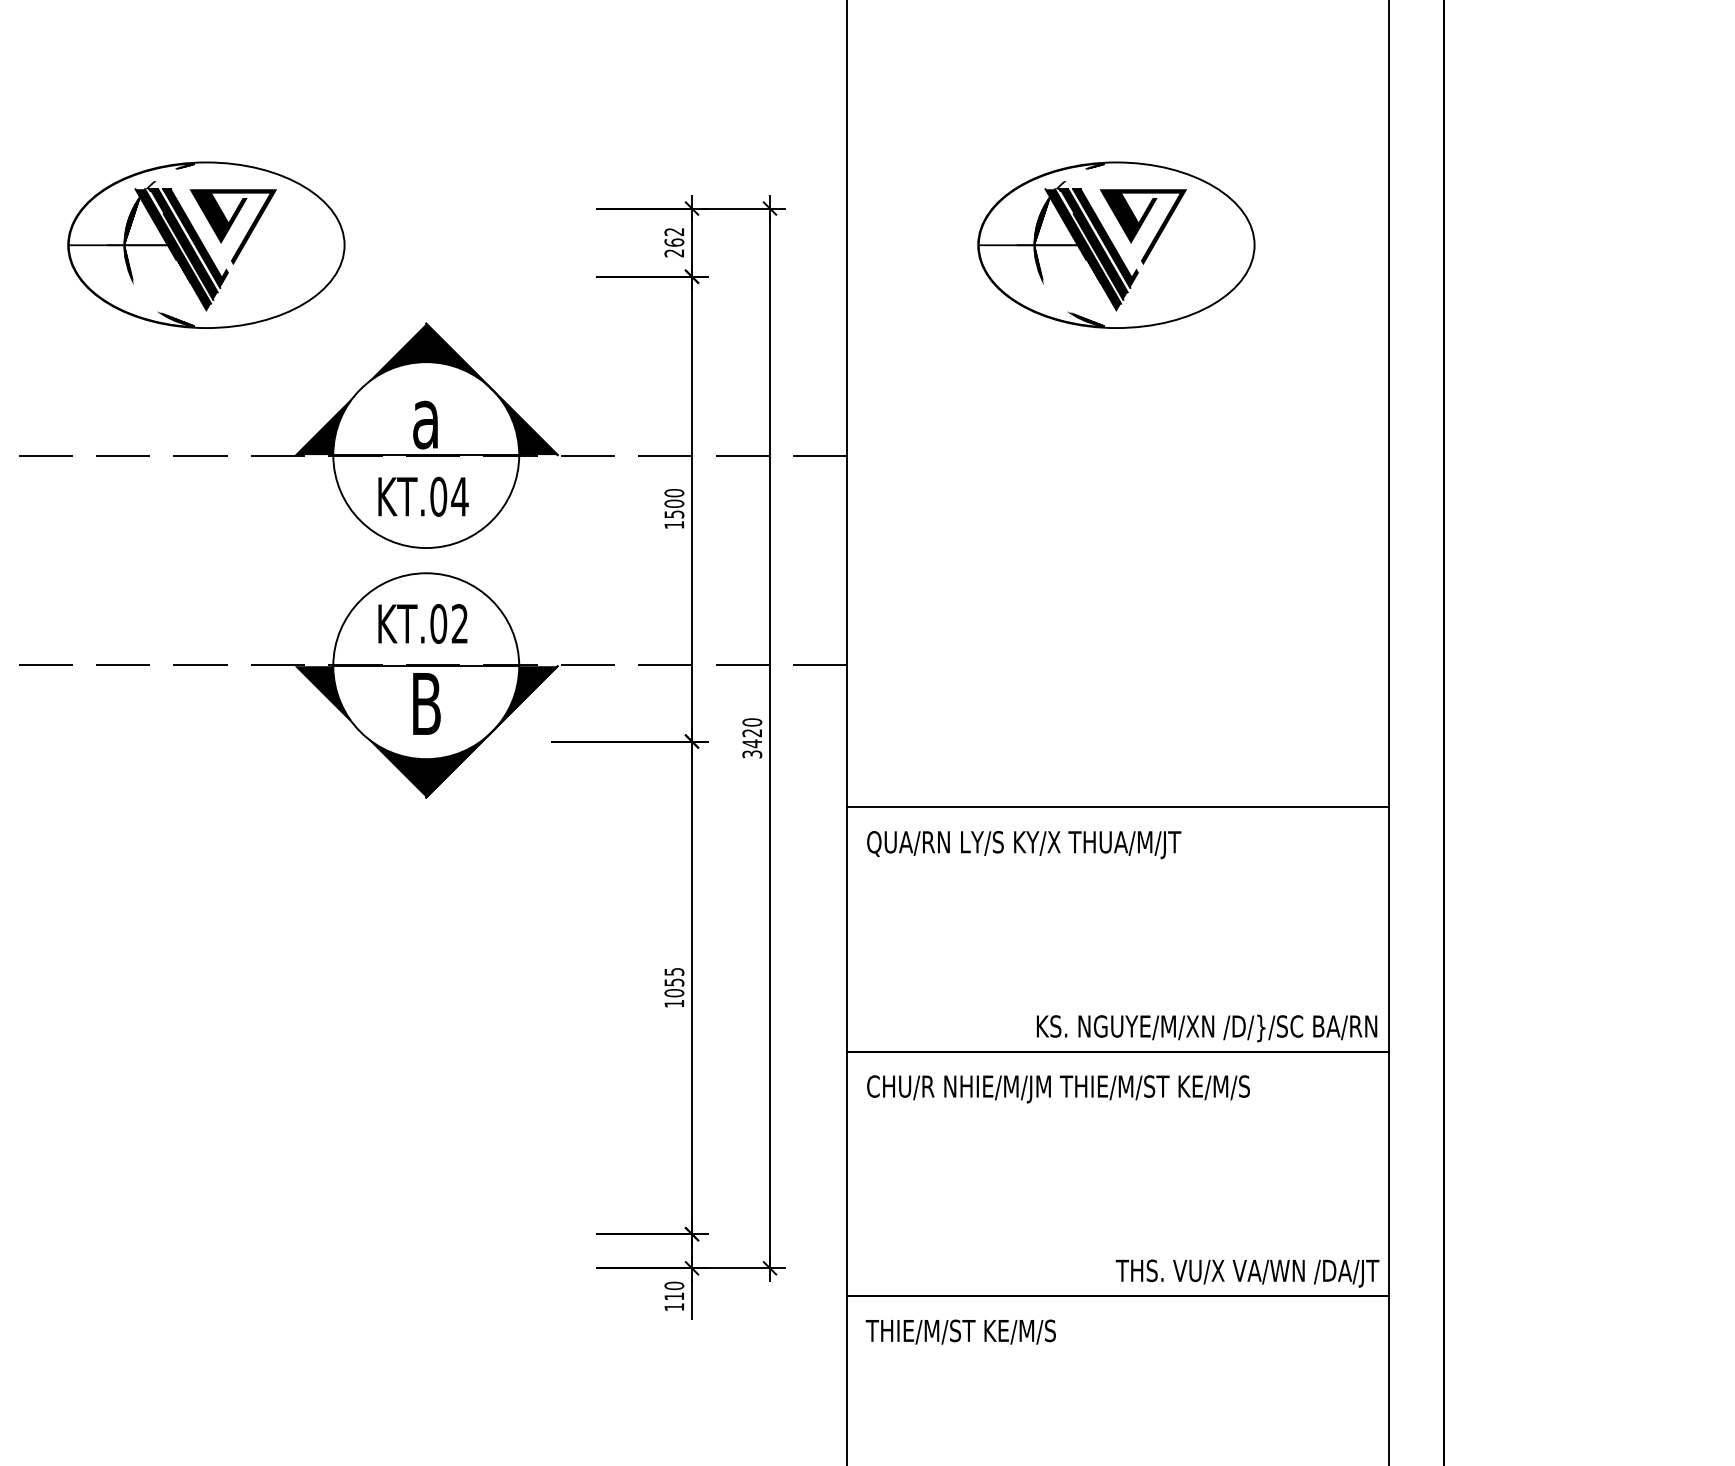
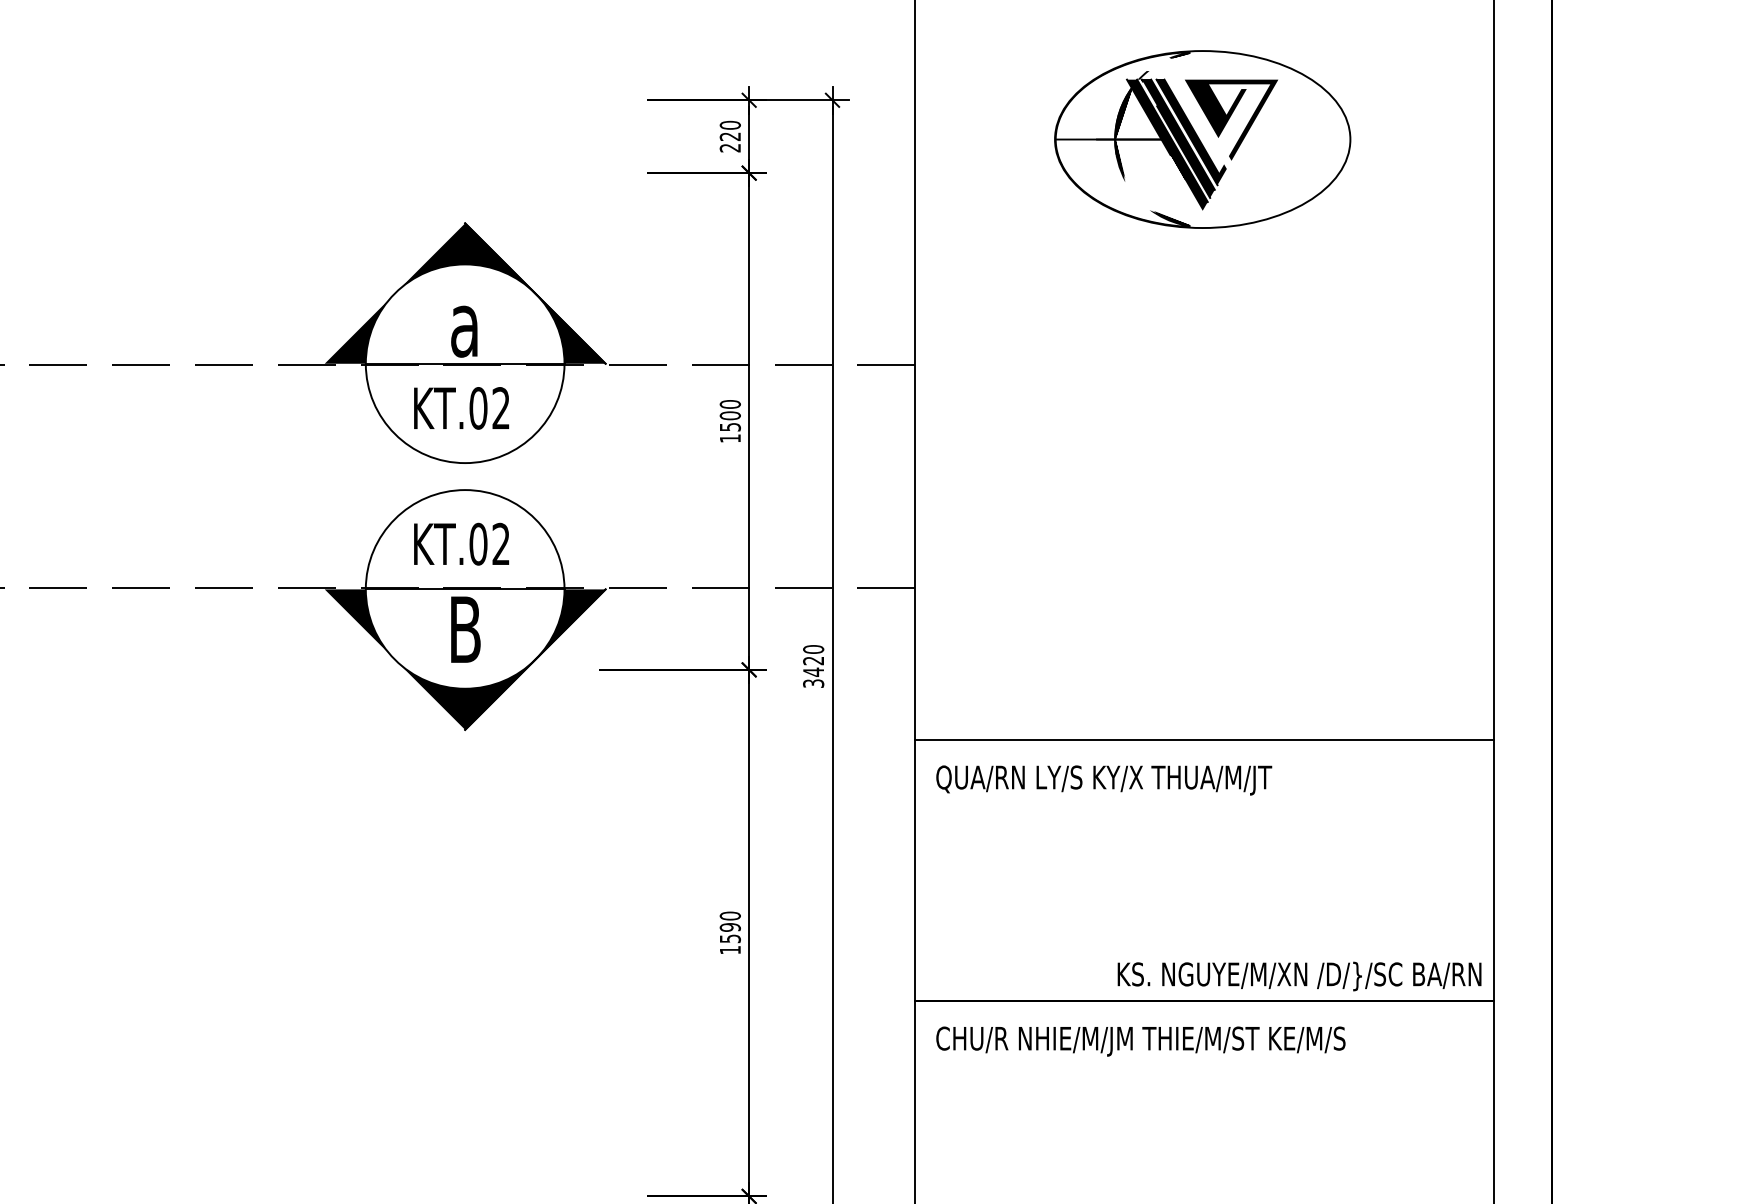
text: (674, 236) -> (730, 130), 262 -> 220
part: (206, 244) -> (230, 138), removed
text: (459, 496) -> (500, 408), KT.04 -> KT.02
text: (674, 982) -> (730, 927), 1055 -> 1590

